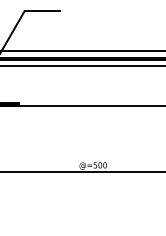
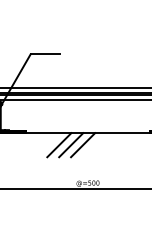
line: (59, 120) -> (59, 145), added
line: (73, 120) -> (71, 145), added
line: (87, 120) -> (83, 145), added

